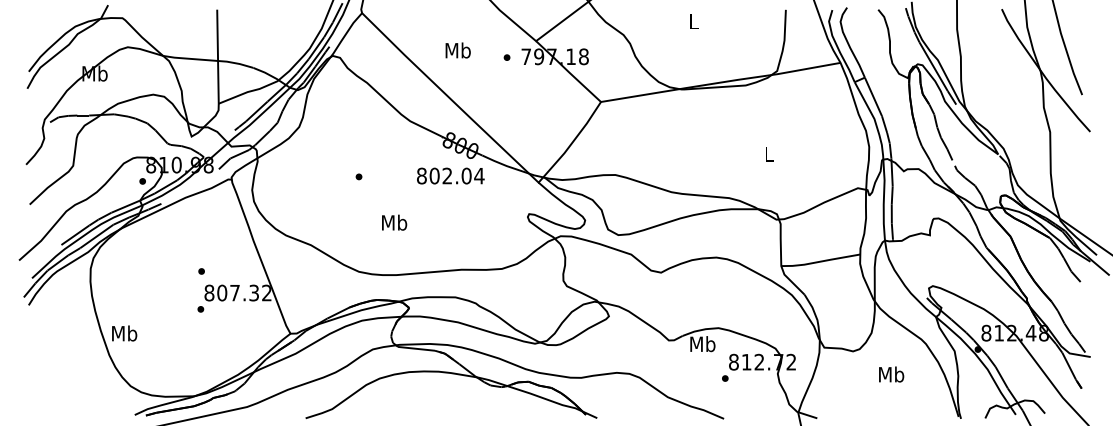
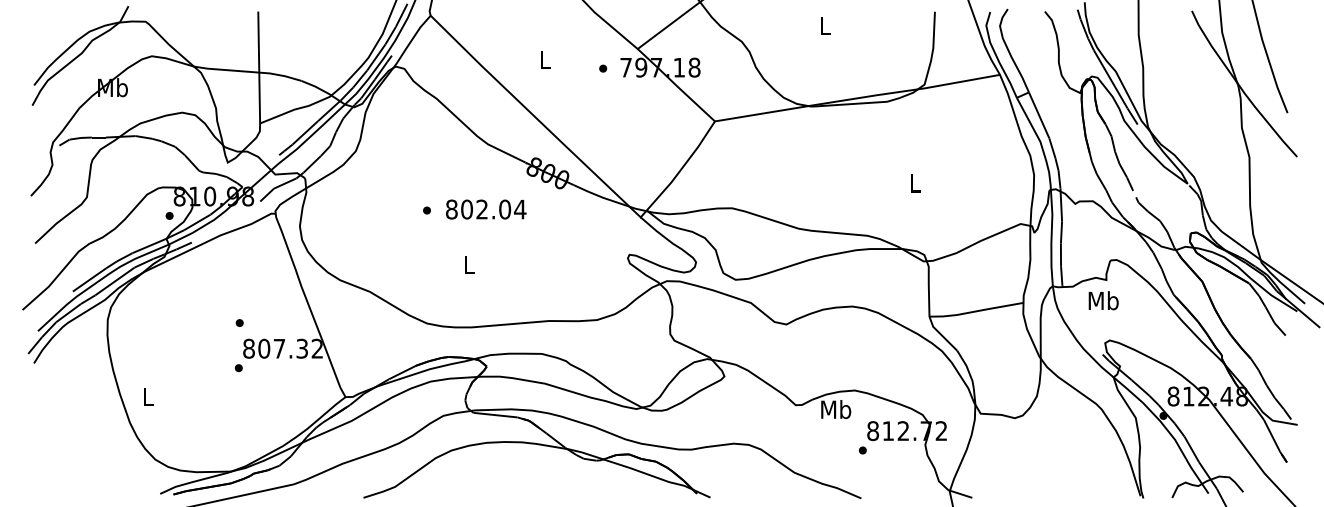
text: (458, 49) -> (545, 59), Mb -> L
text: (451, 176) -> (486, 209), moved
text: (394, 222) -> (469, 264), Mb -> L
text: (124, 333) -> (148, 396), Mb -> L
text: (891, 374) -> (1103, 300), moved

